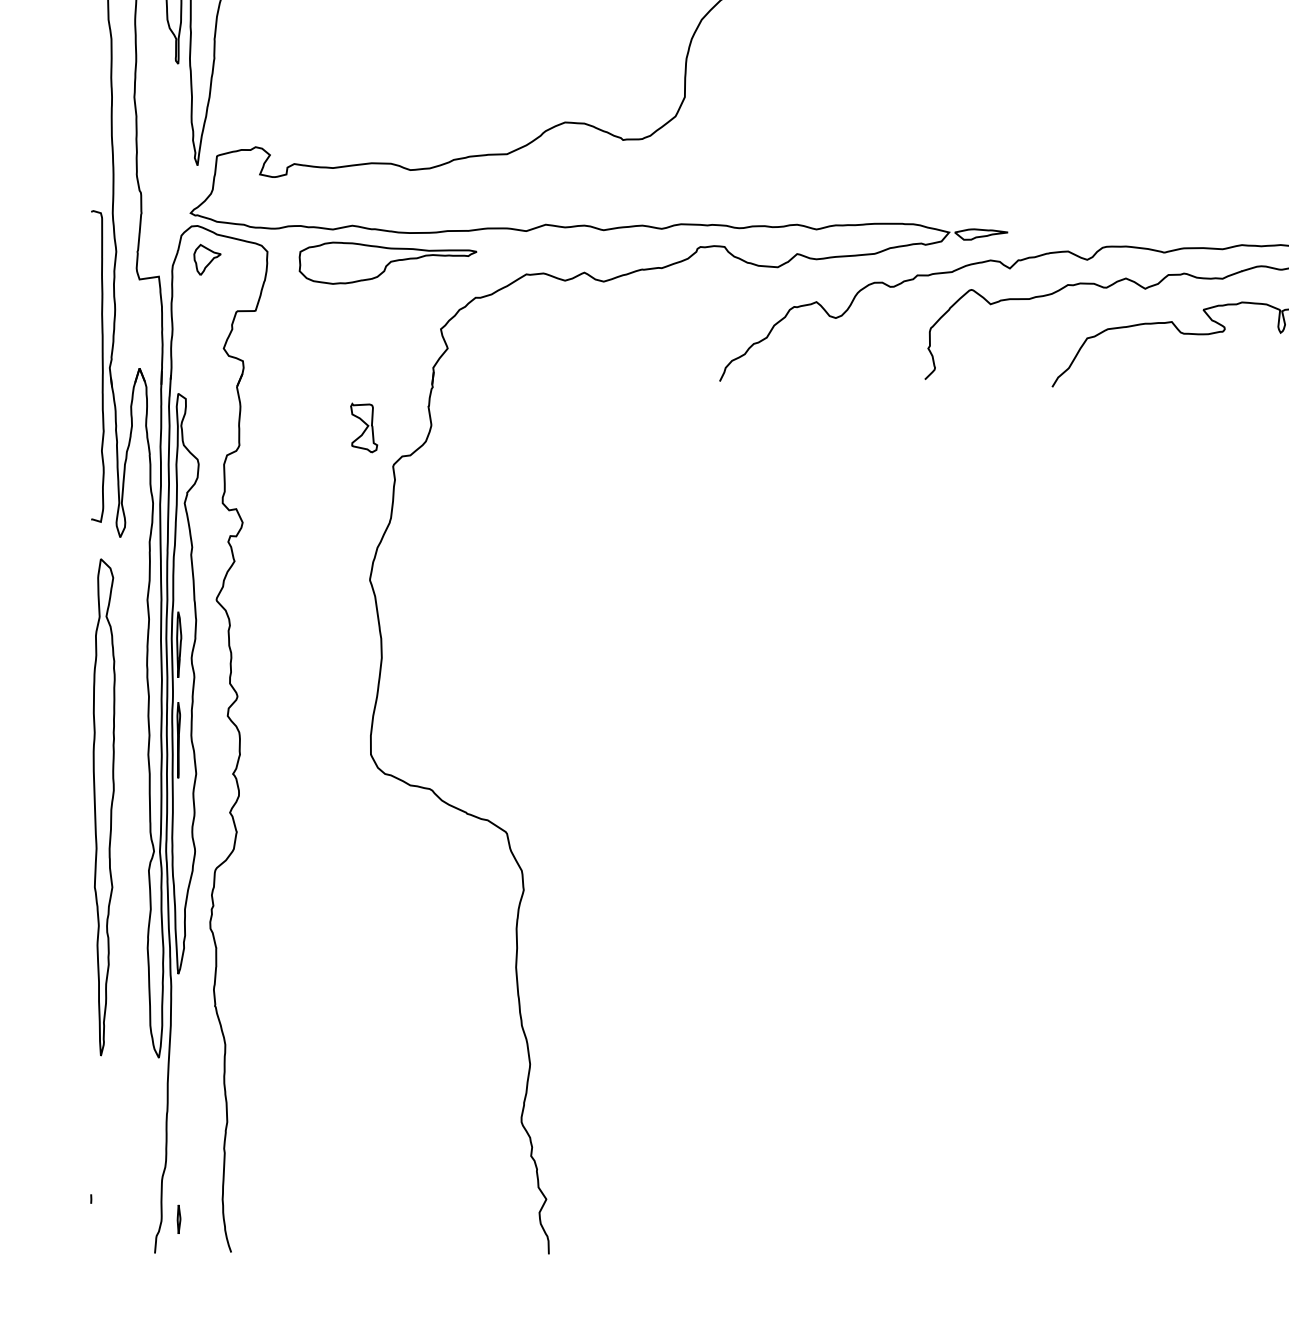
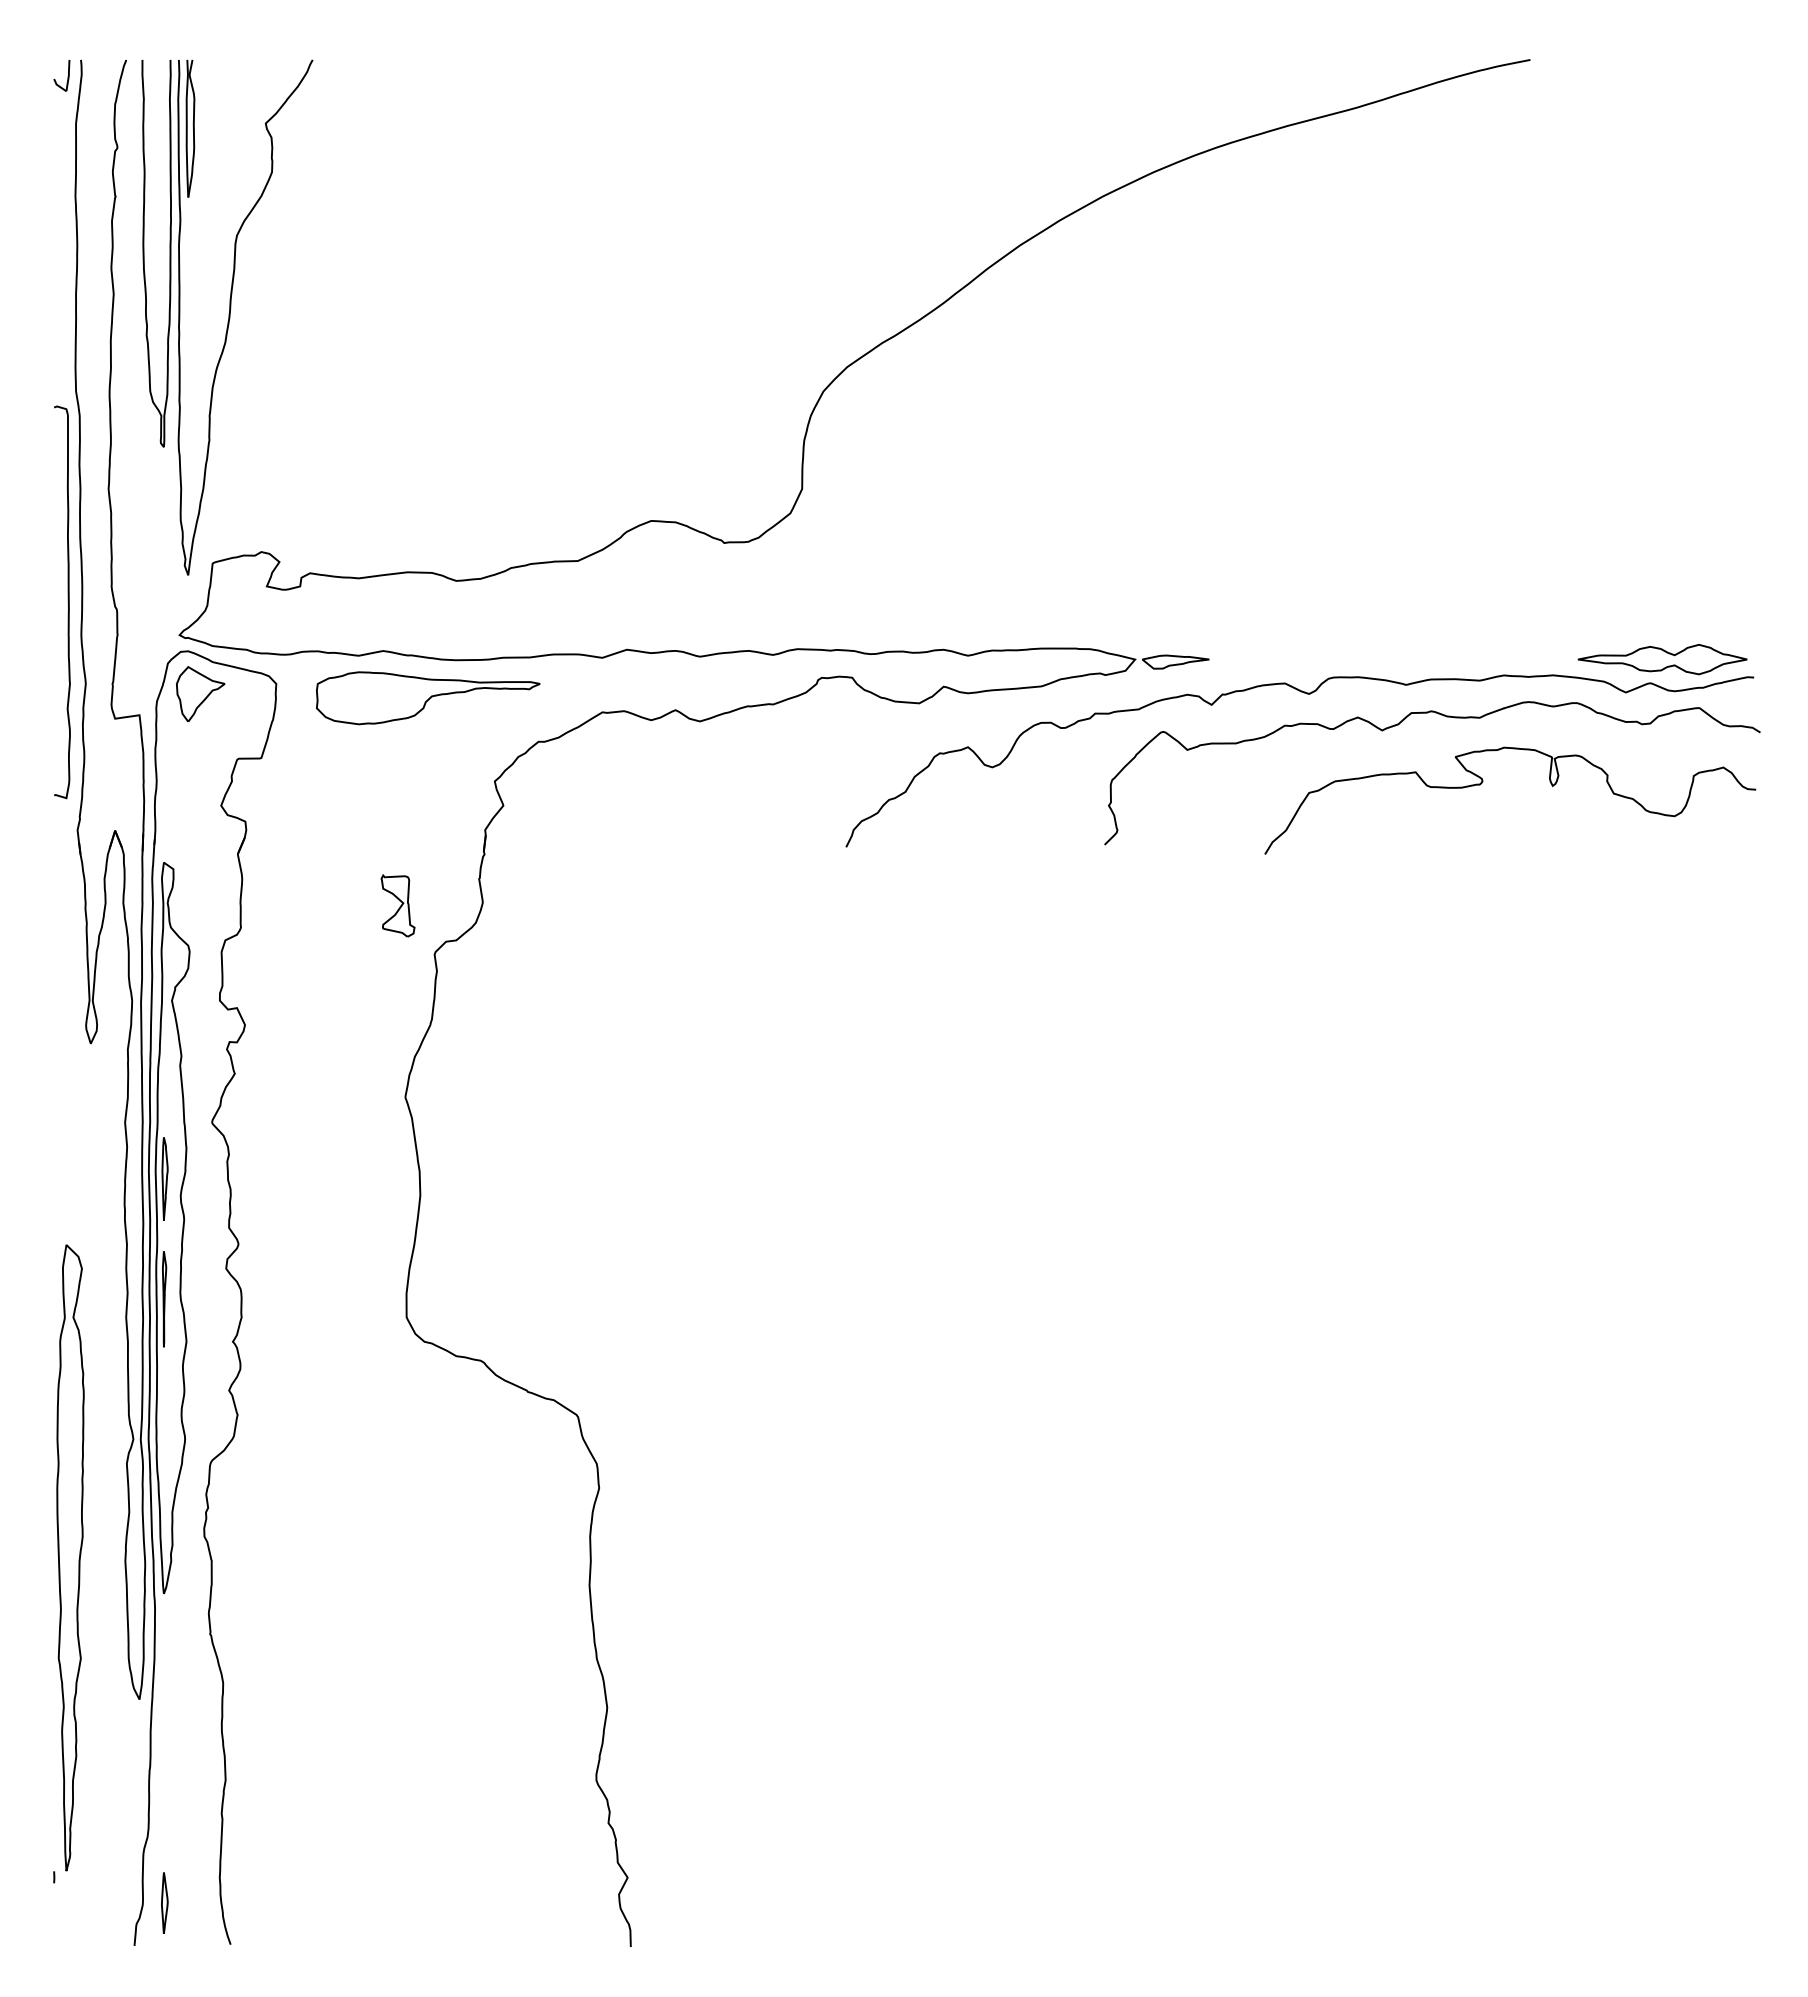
part: (207, 259) -> (200, 693), size x1.43
curve: (101, 366) -> (67, 602), moved
part: (104, 807) -> (70, 1557), moved
part: (178, 1219) -> (164, 1902), size x1.67

